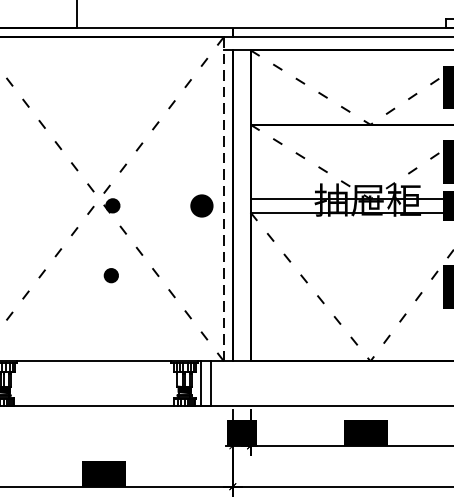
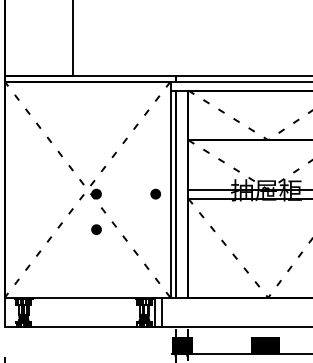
line: (223, 200) -> (170, 190), dashed -> solid
part: (201, 204) -> (155, 193), size x0.62
part: (111, 275) -> (96, 229), moved

